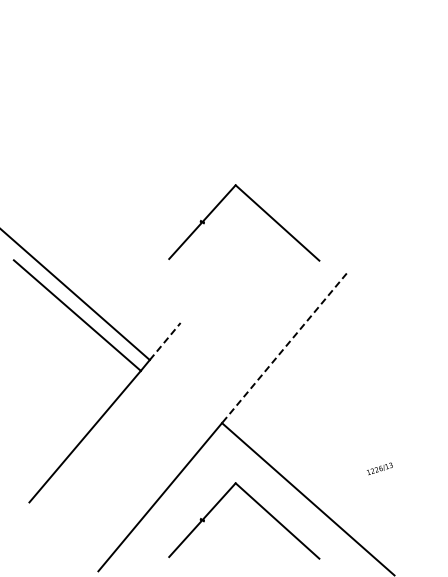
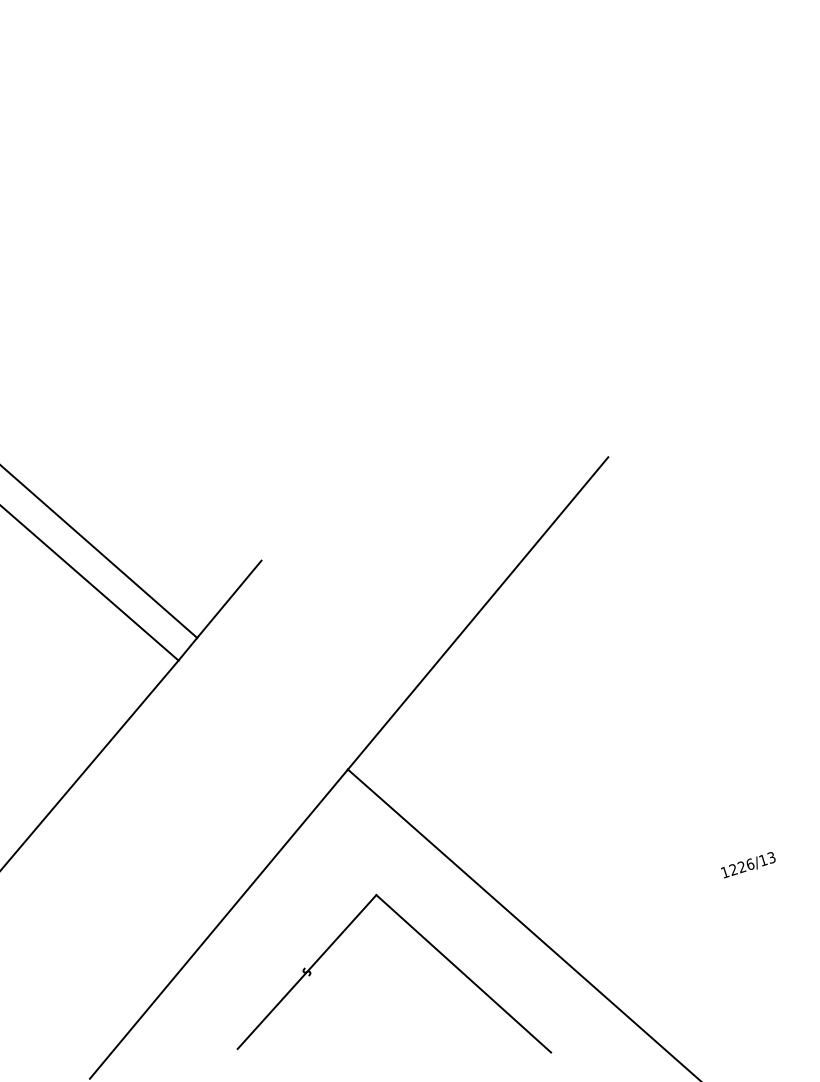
part: (258, 207) -> (424, 319), removed
line: (165, 341) -> (229, 599), dashed -> solid
line: (284, 348) -> (478, 613), dashed -> solid
text: (379, 468) -> (747, 864), moved

